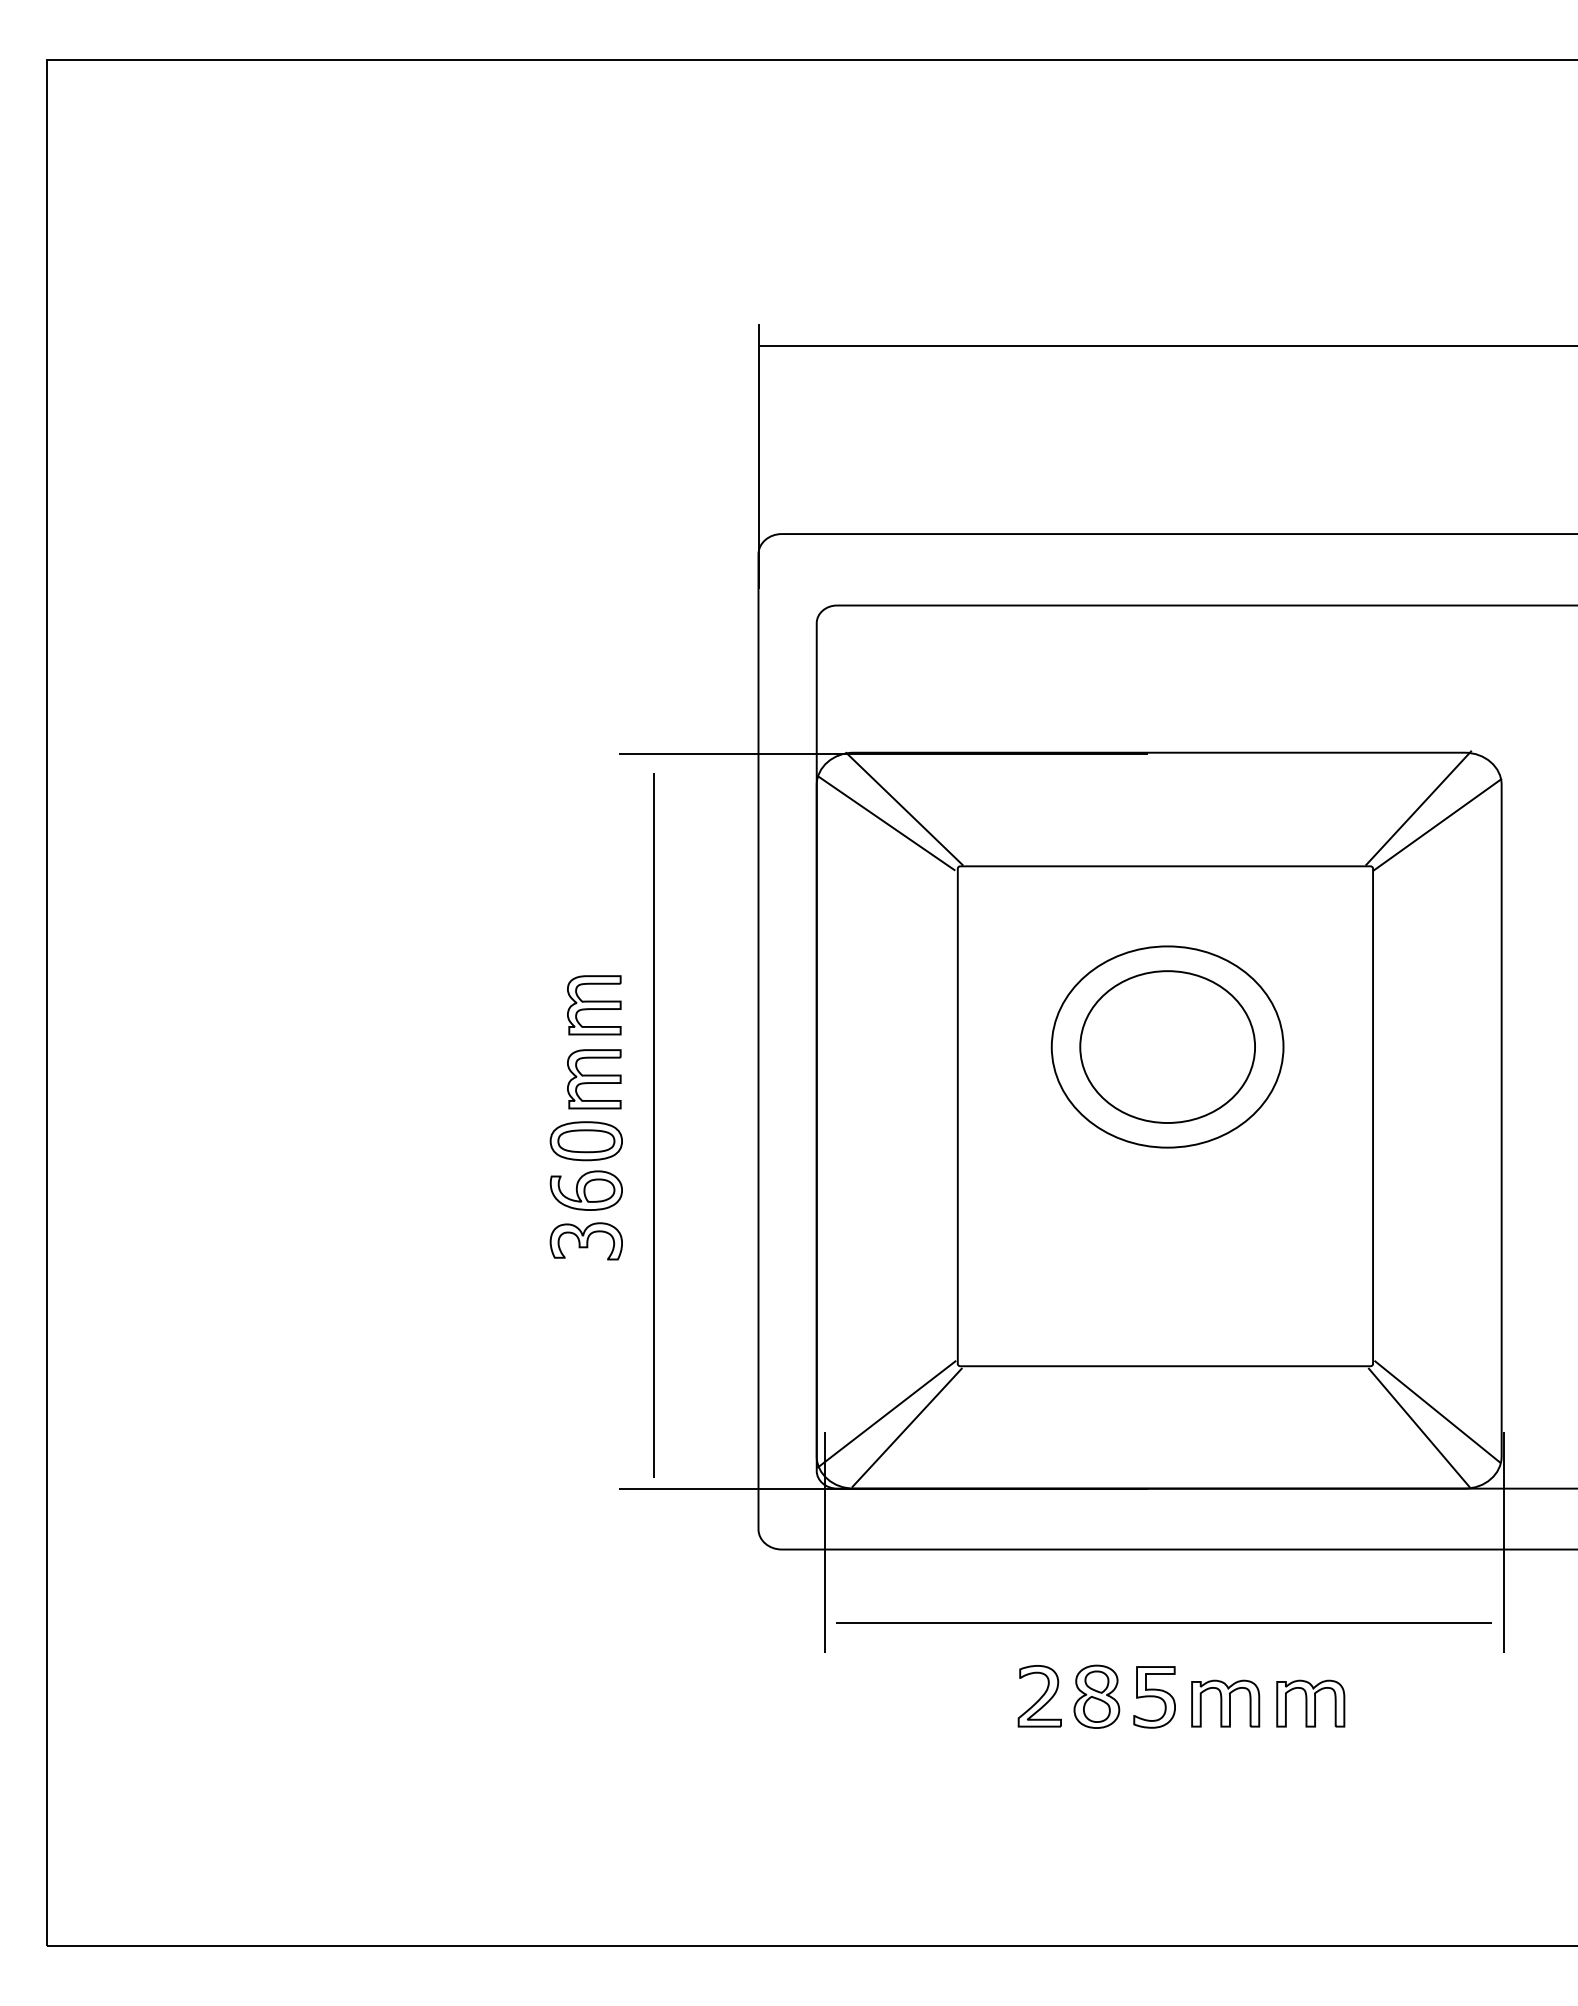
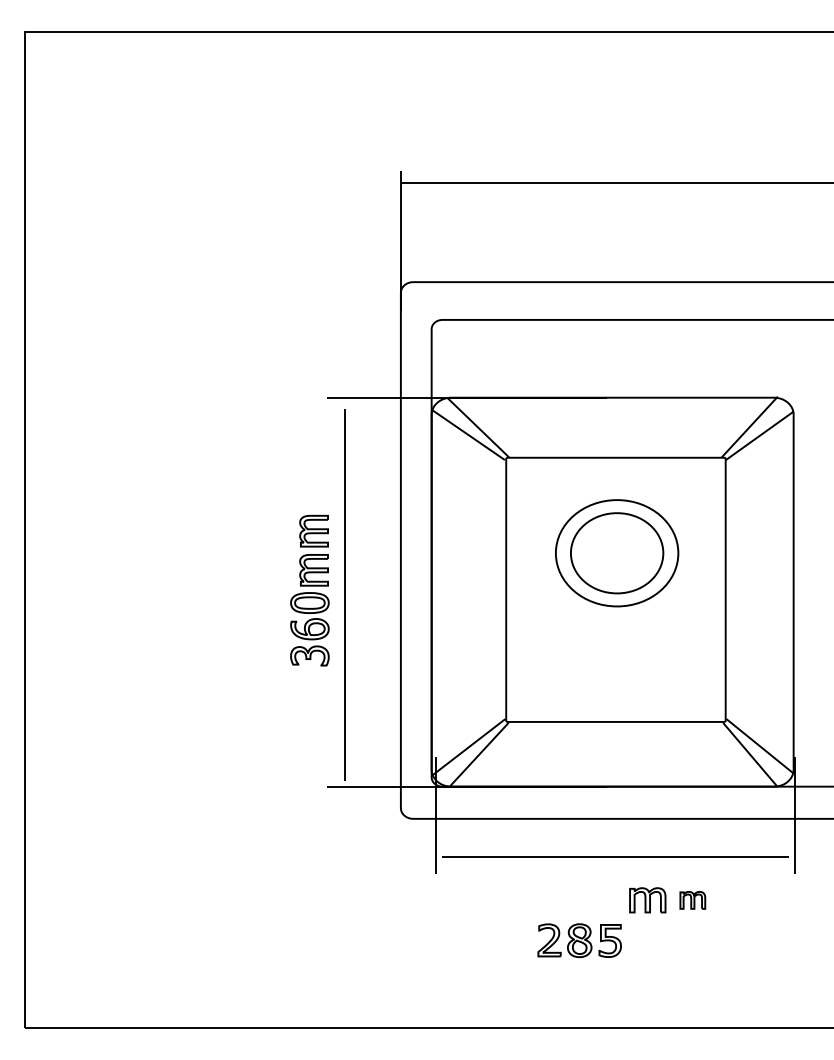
part: (1096, 1696) -> (579, 940), moved
part: (1310, 1704) -> (692, 900), size x0.7

